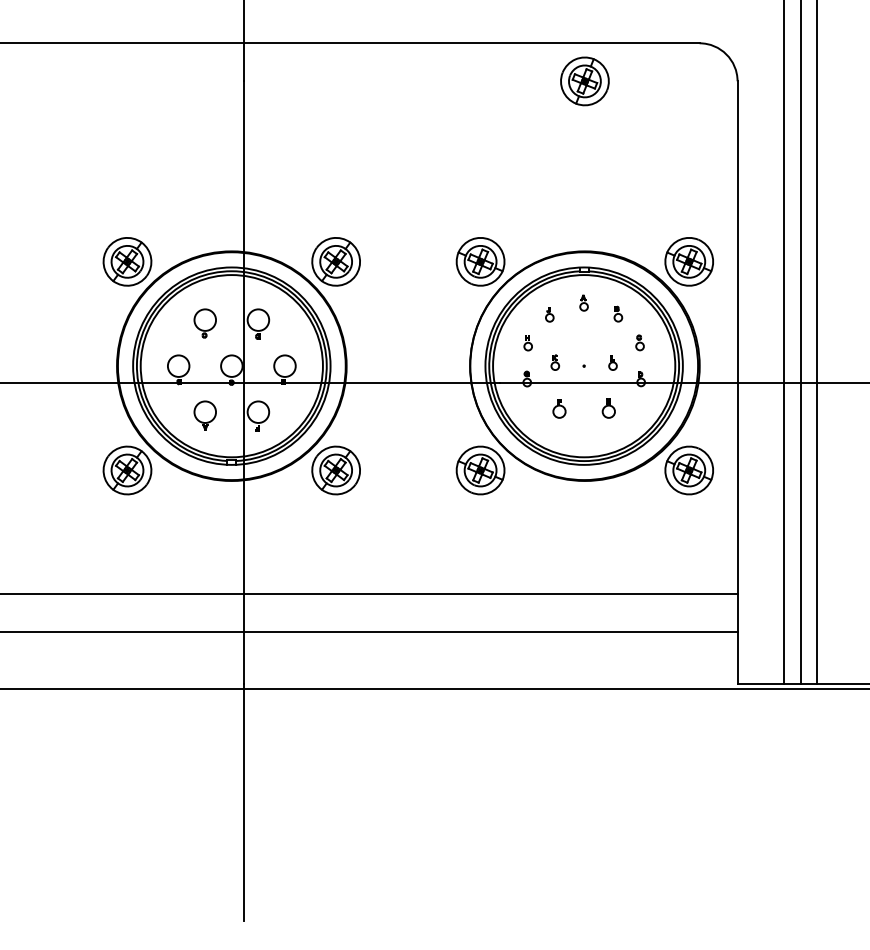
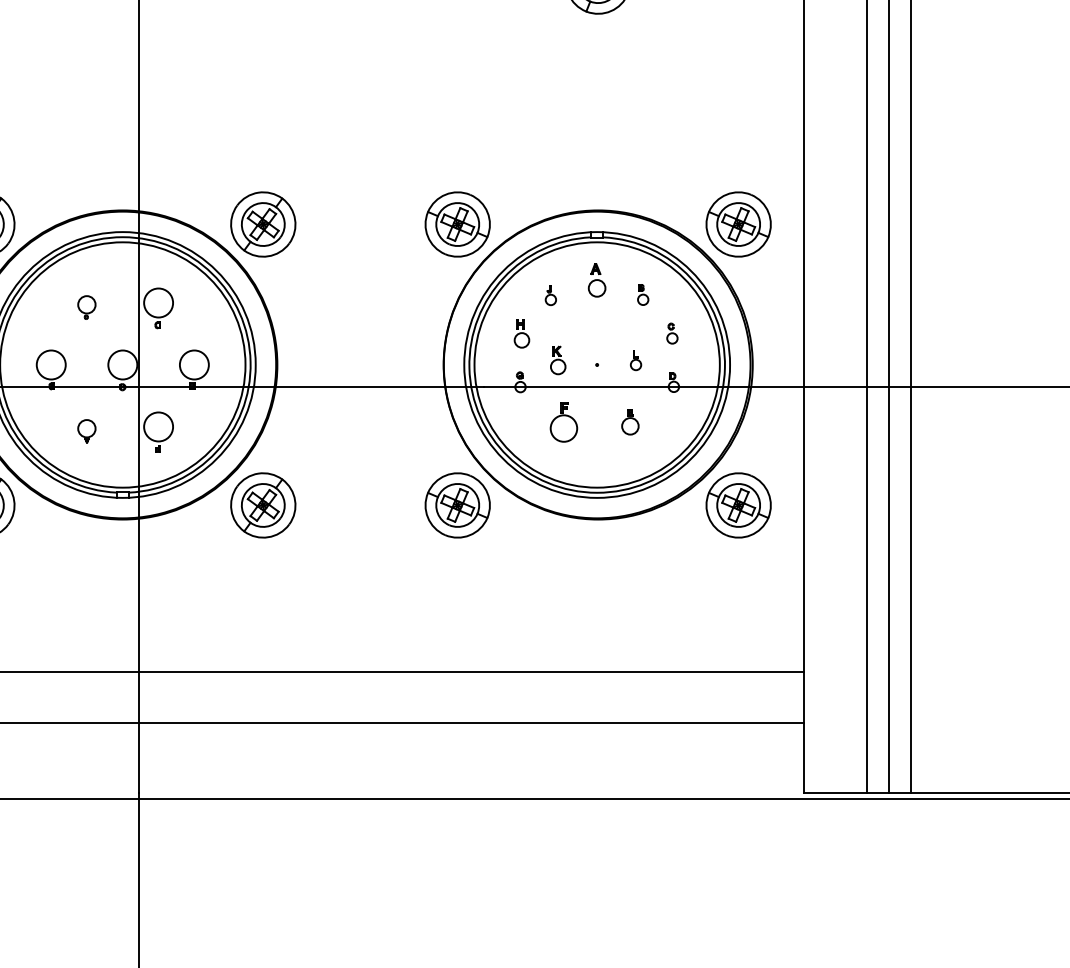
part: (583, 302) -> (596, 279), size x1.6
part: (204, 323) -> (86, 307), size x0.6
part: (527, 343) -> (520, 334), size x1.4
part: (555, 362) -> (558, 360), size x1.4
part: (559, 408) -> (563, 421), size x1.6
part: (204, 415) -> (86, 431), size x0.6

